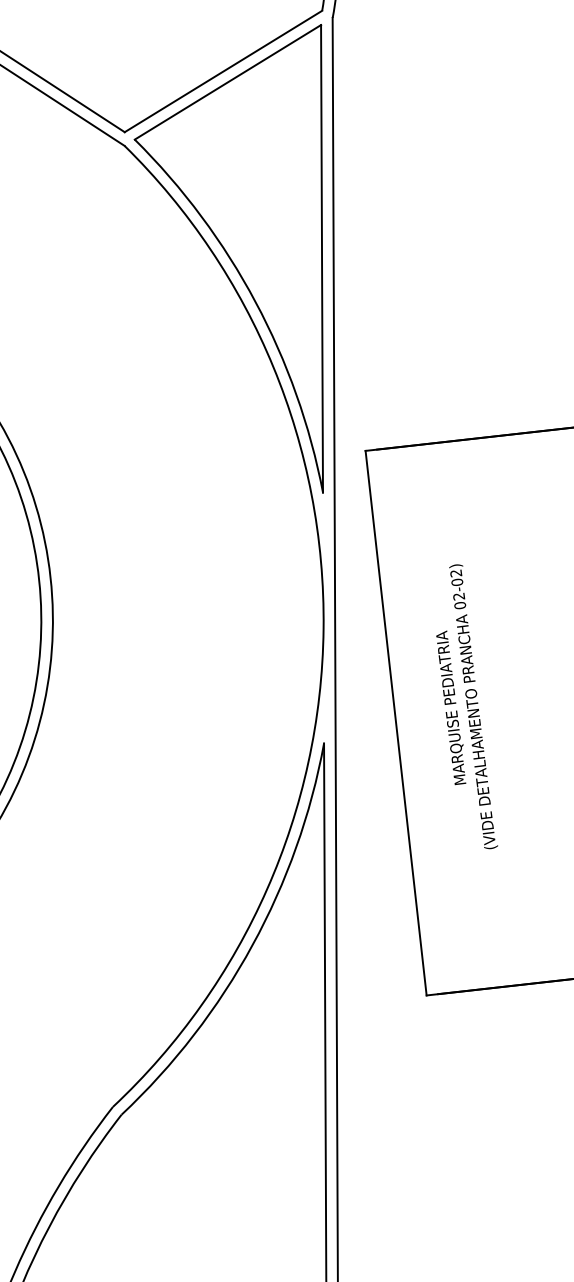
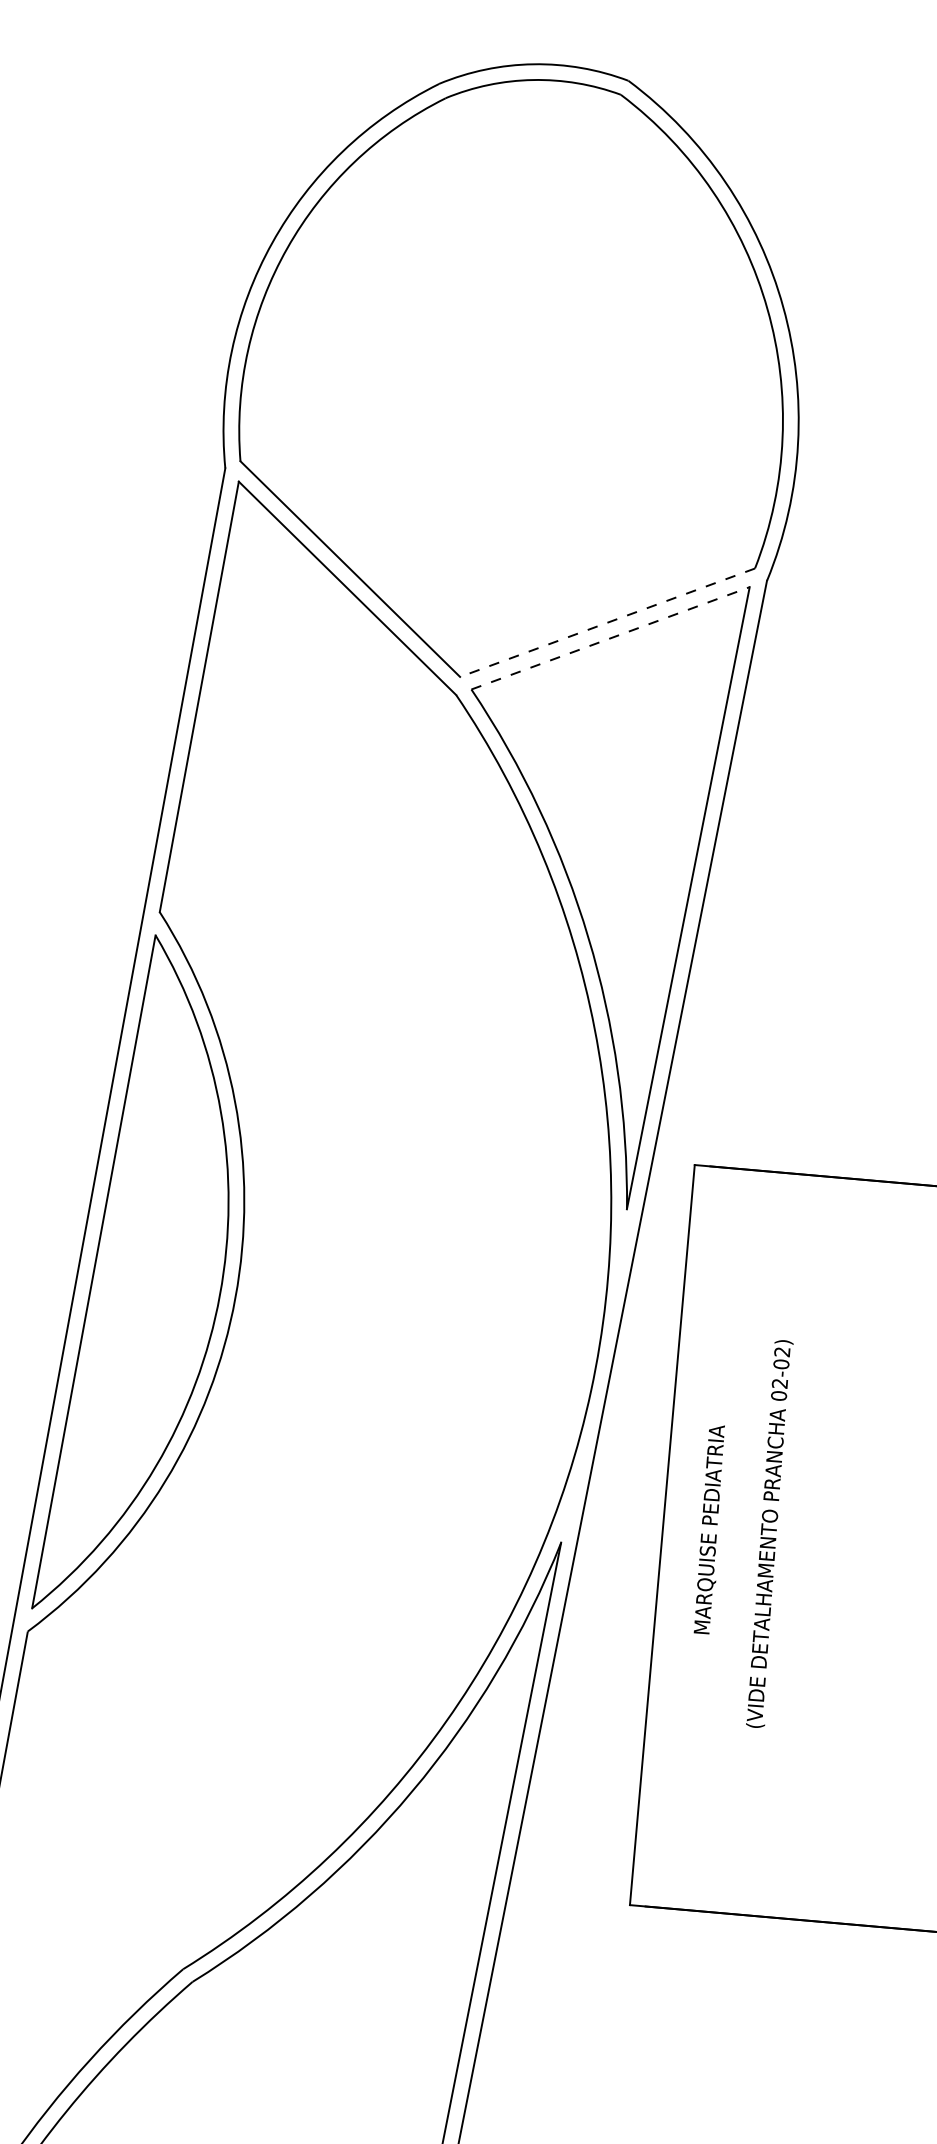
line: (223, 71) -> (607, 622), solid -> dashed
line: (228, 82) -> (611, 638), solid -> dashed
text: (450, 708) -> (708, 1529), moved

